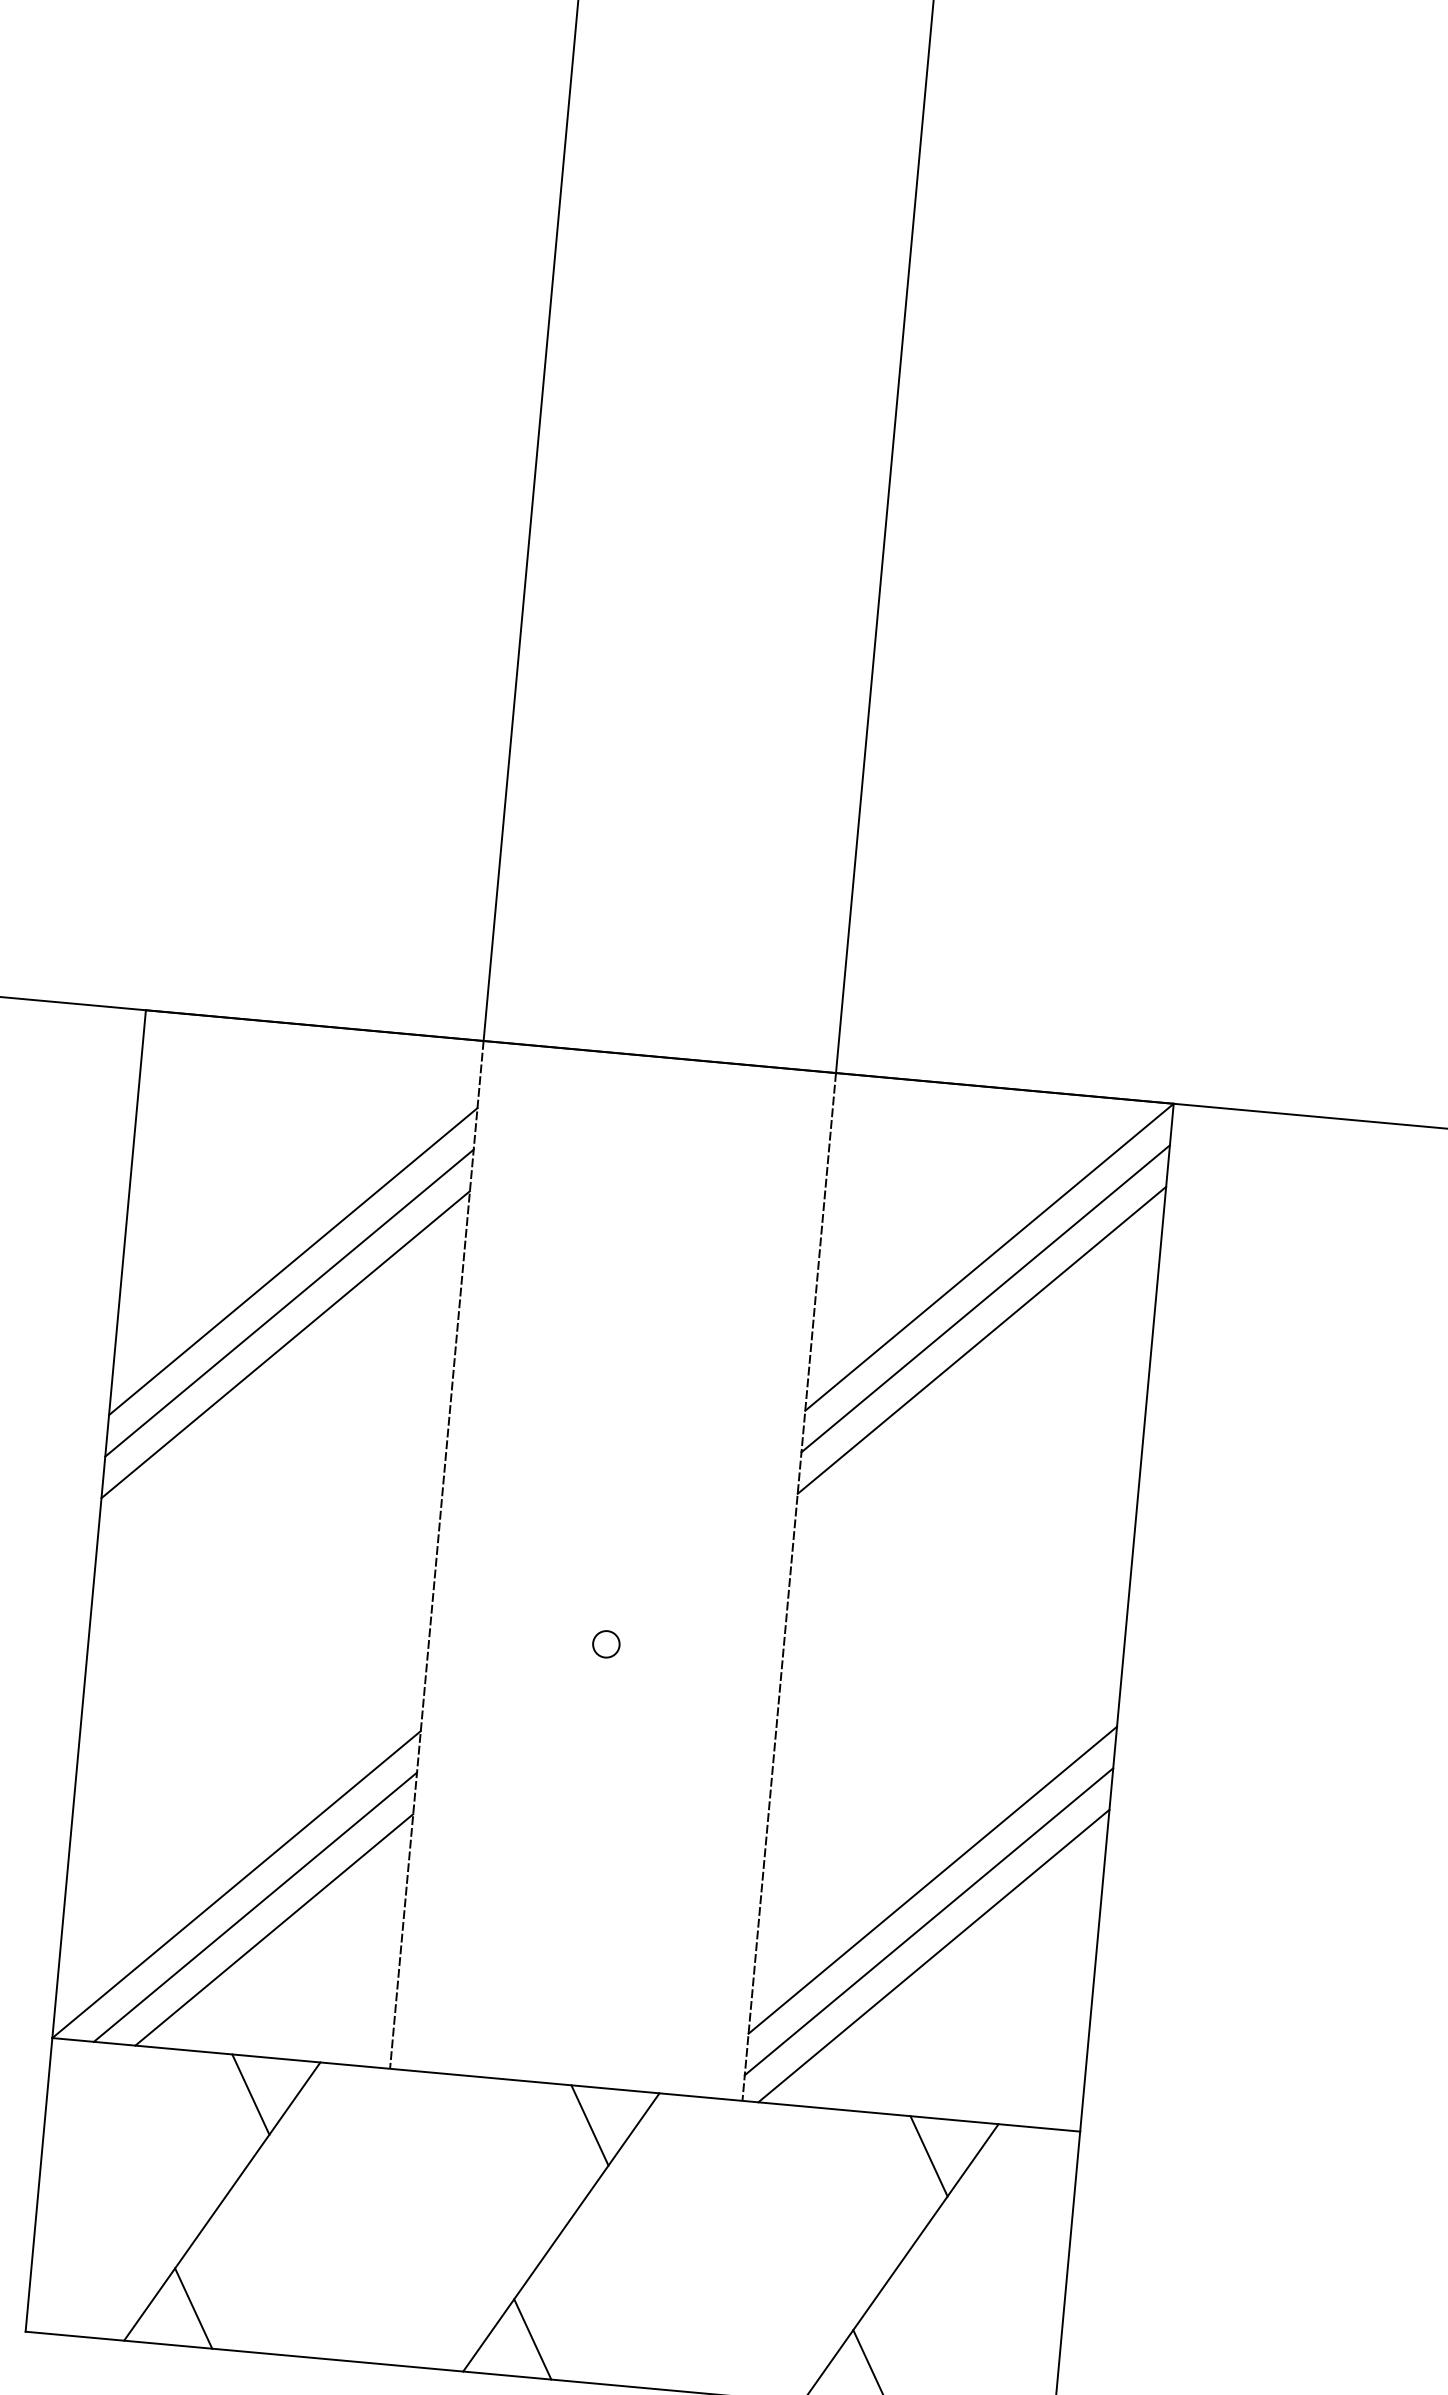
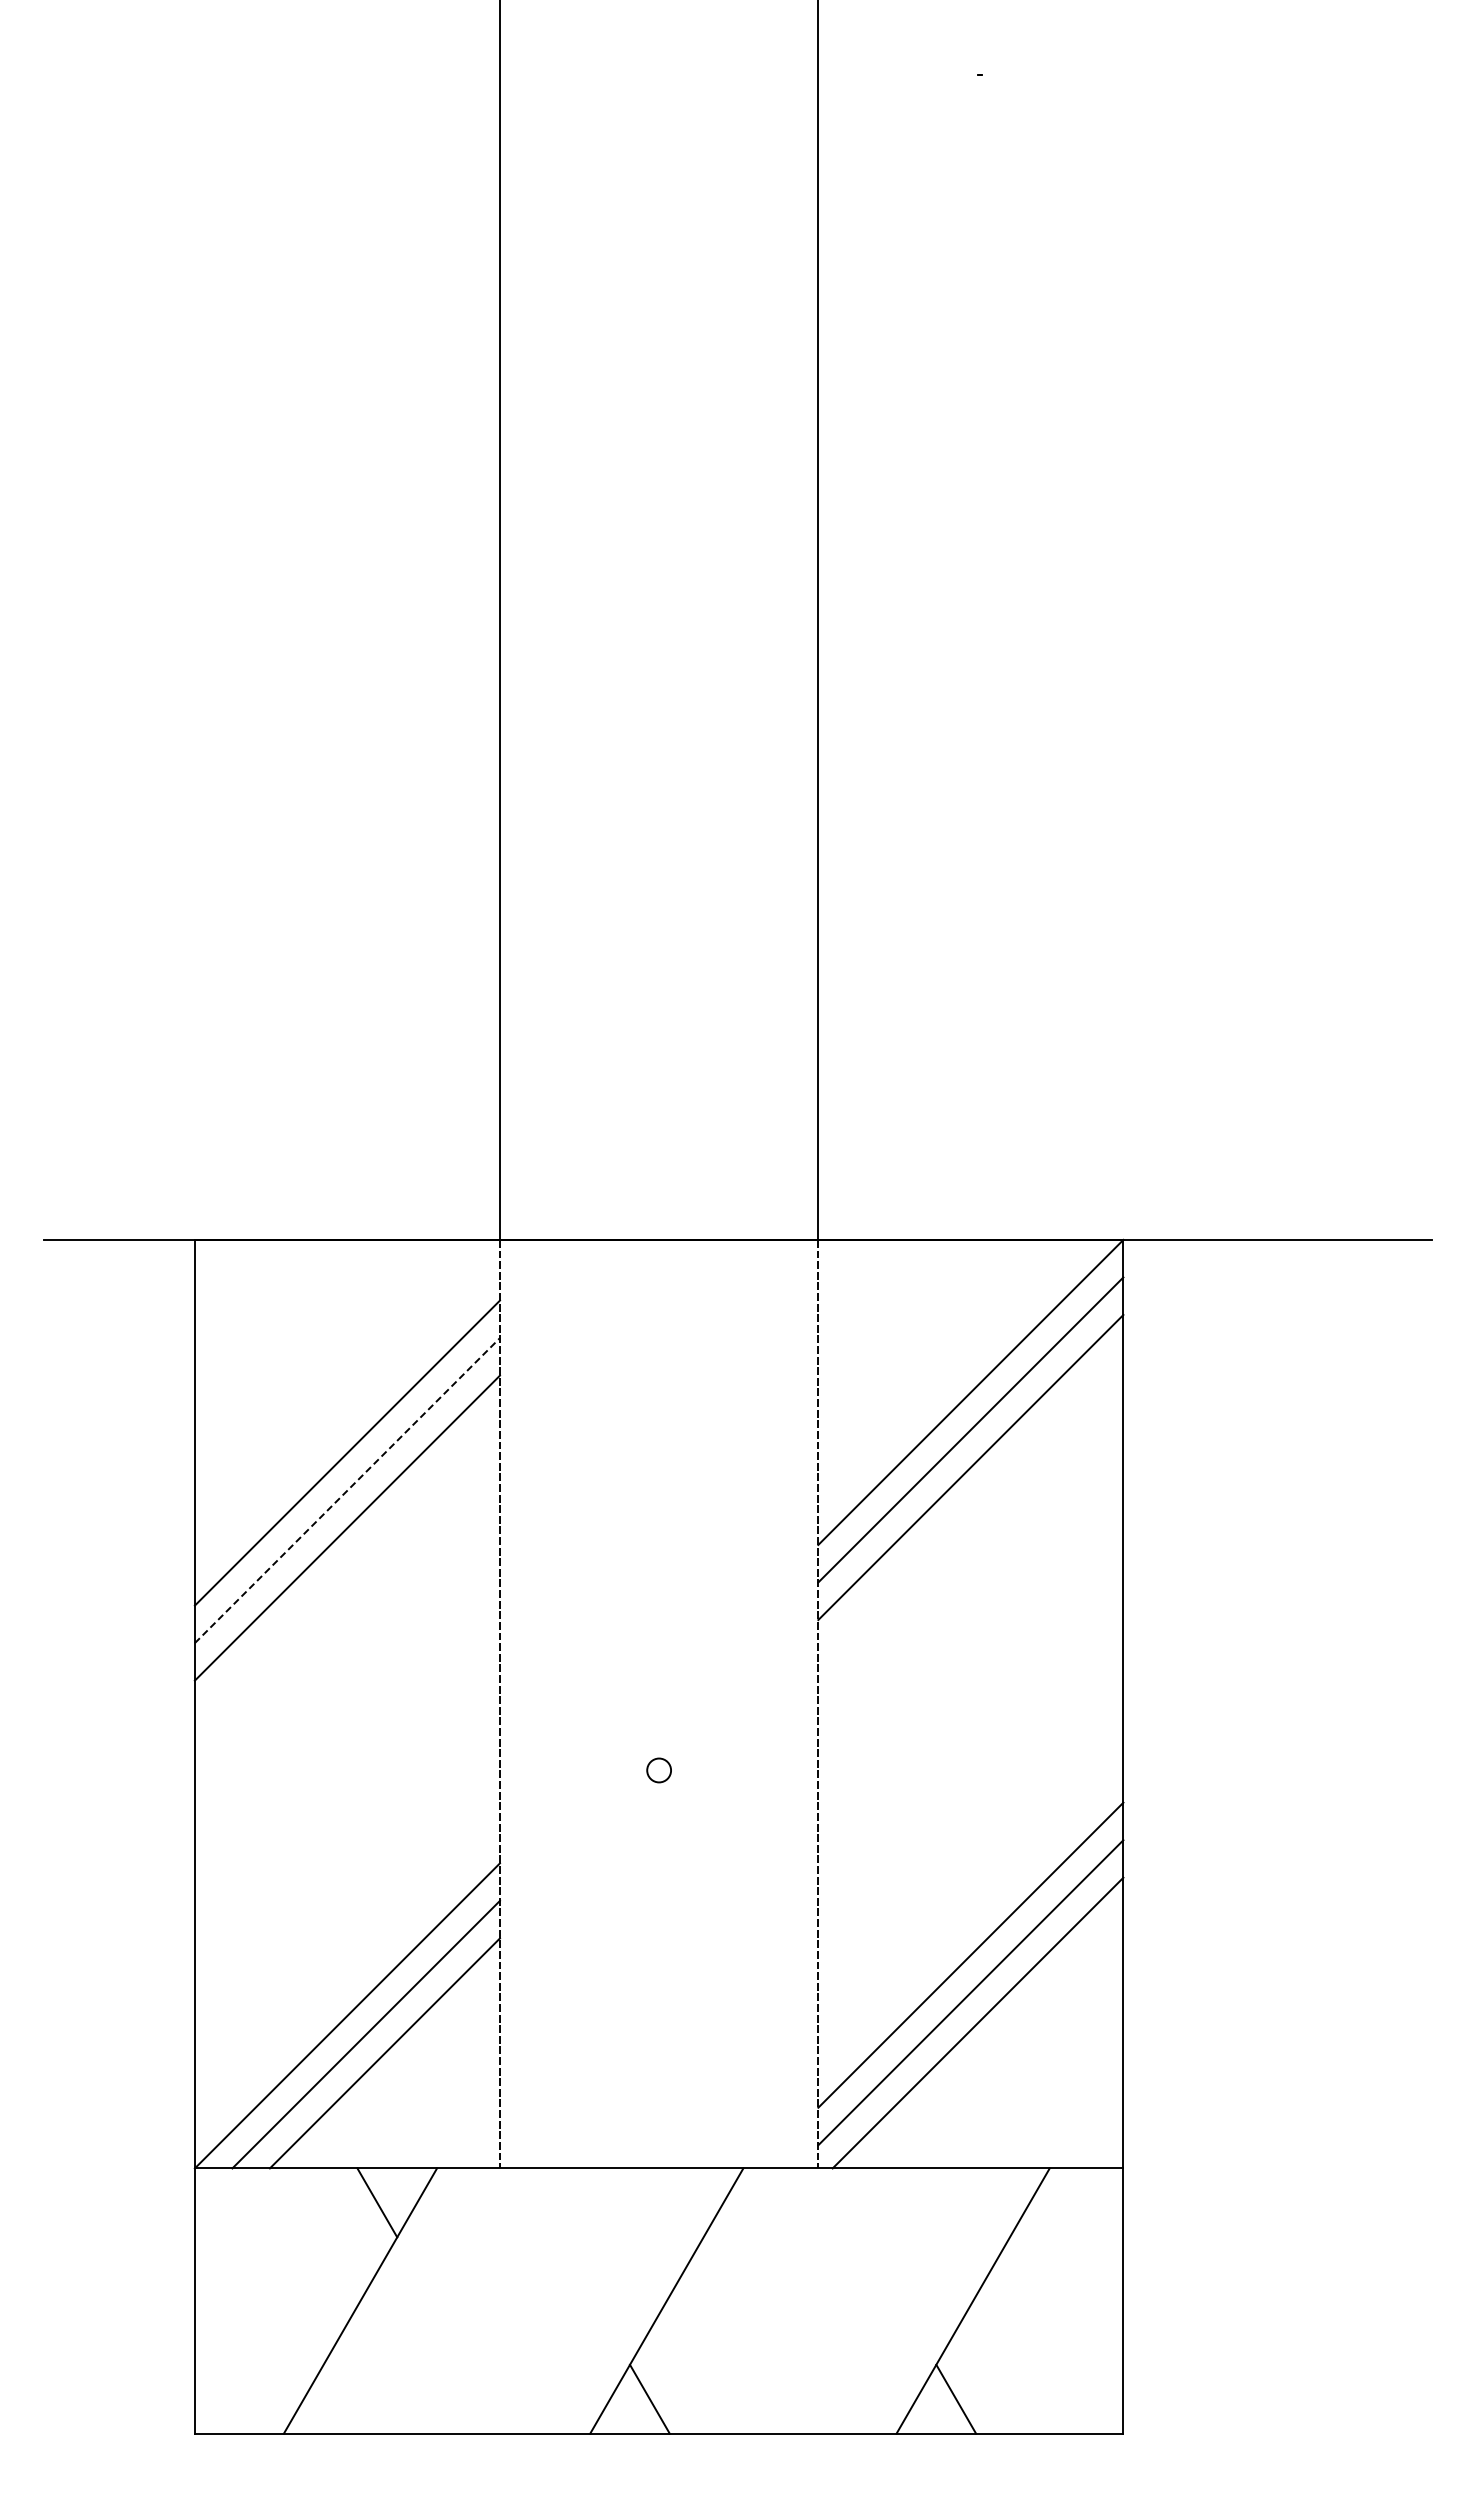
line: (289, 1303) -> (347, 1490), solid -> dashed
line: (589, 2125) -> (683, 2202), removed
line: (928, 2155) -> (989, 2202), removed
line: (193, 2307) -> (343, 2398), removed

